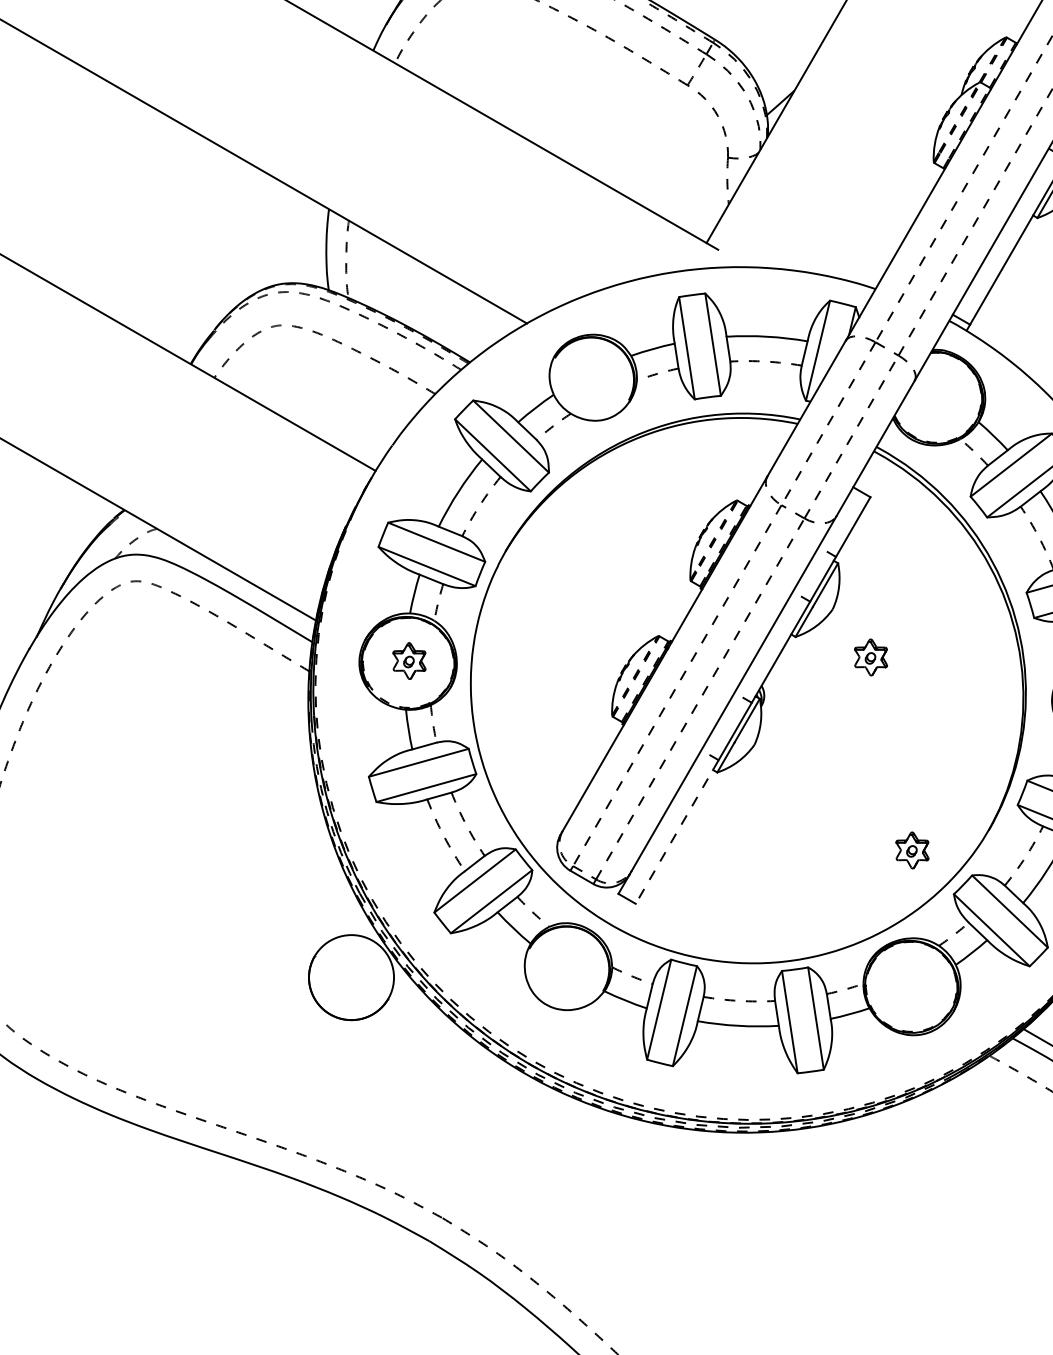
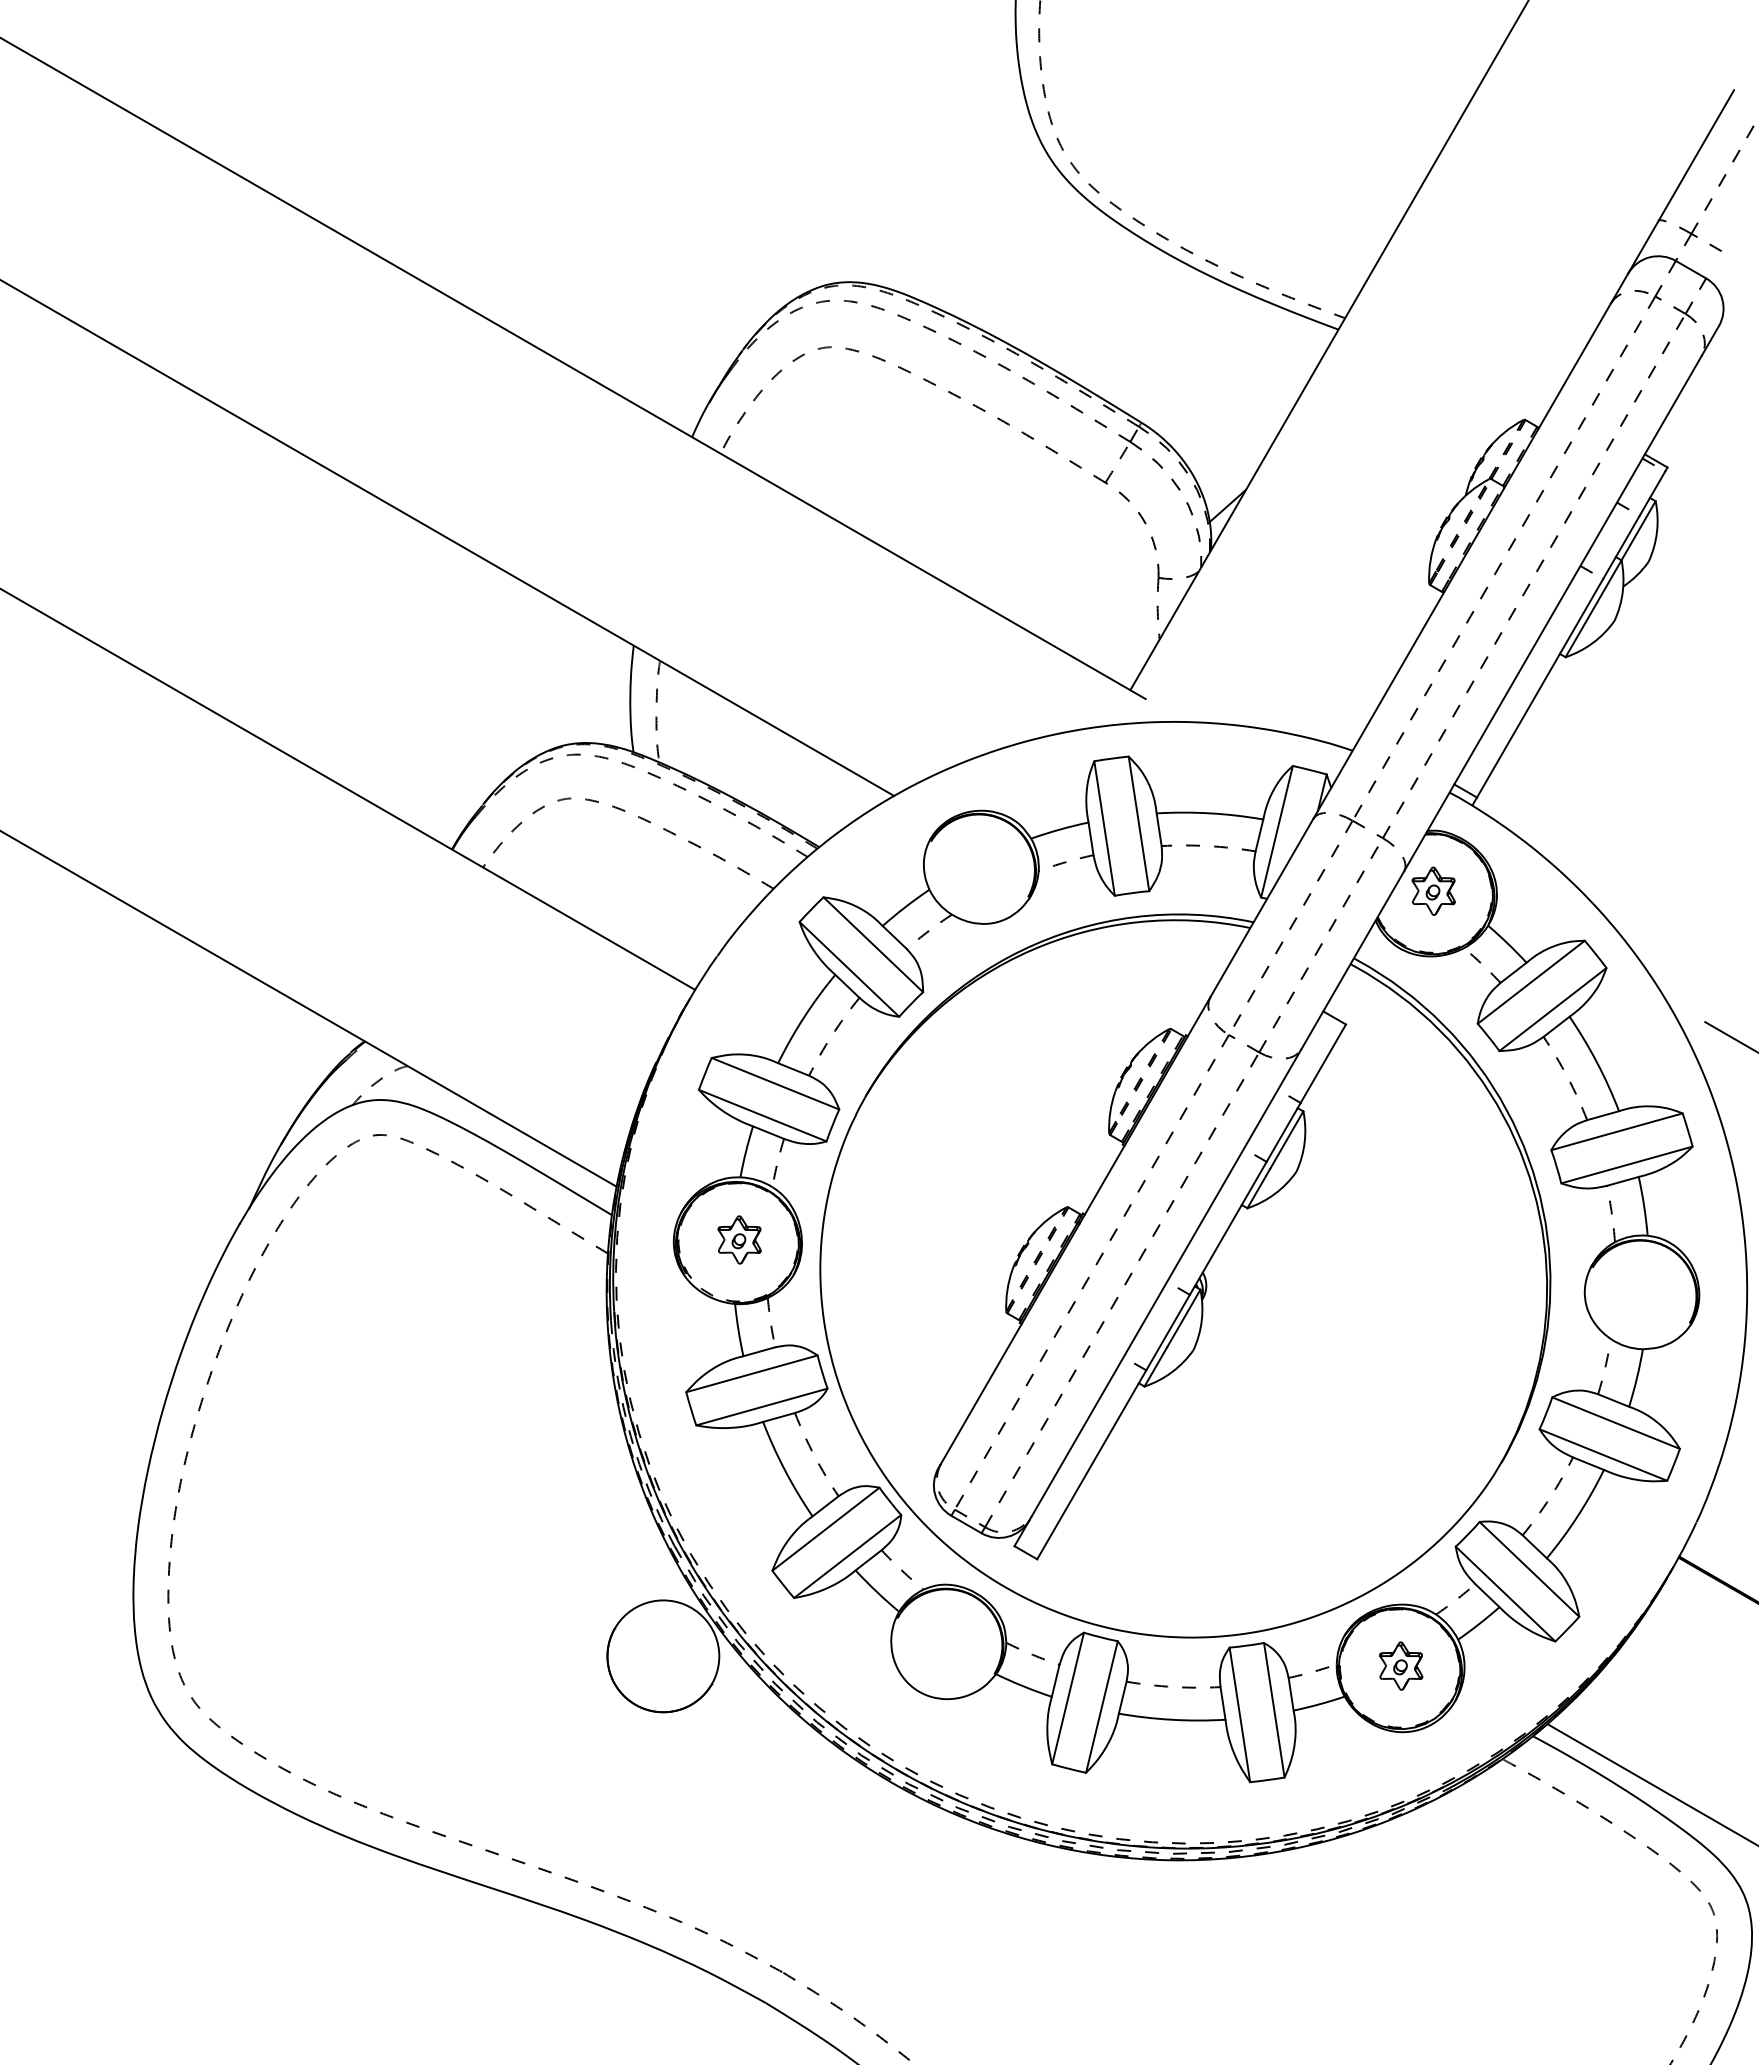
part: (870, 656) -> (1433, 890), moved
line: (677, 832) -> (1091, 1465), dashed -> solid
arc: (444, 836) -> (785, 1470), dashed -> solid
part: (912, 850) -> (1401, 1665), moved

